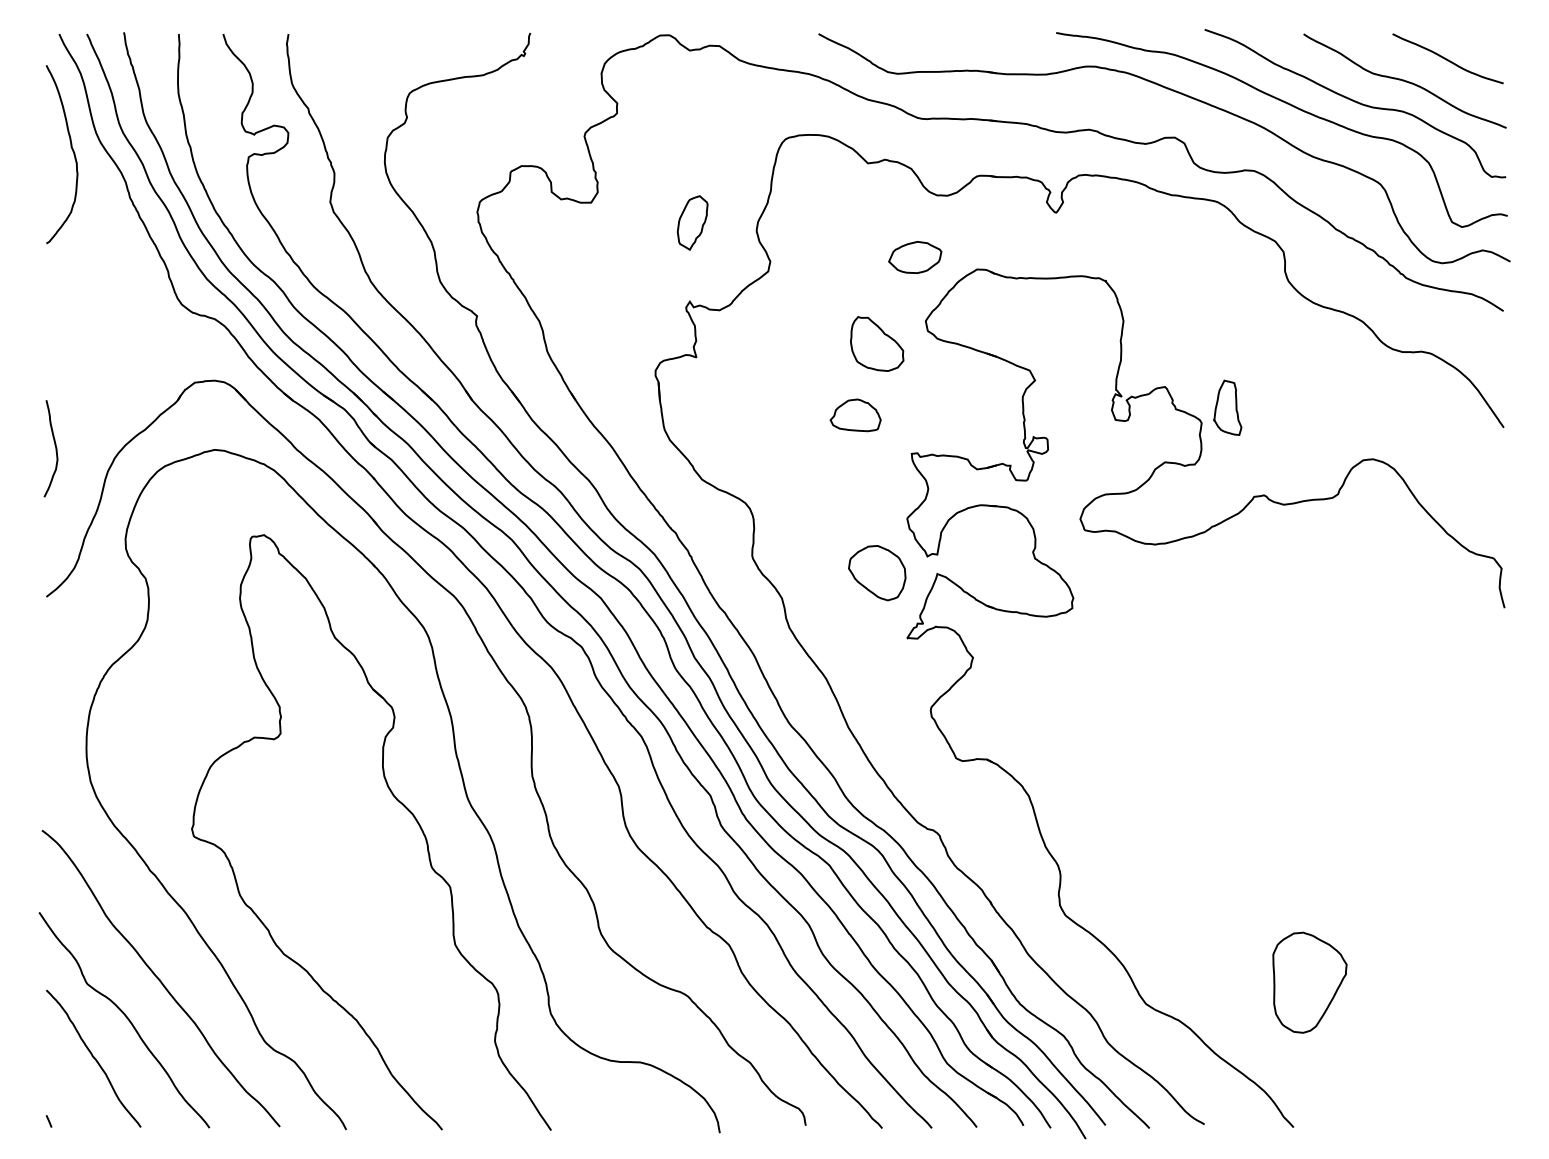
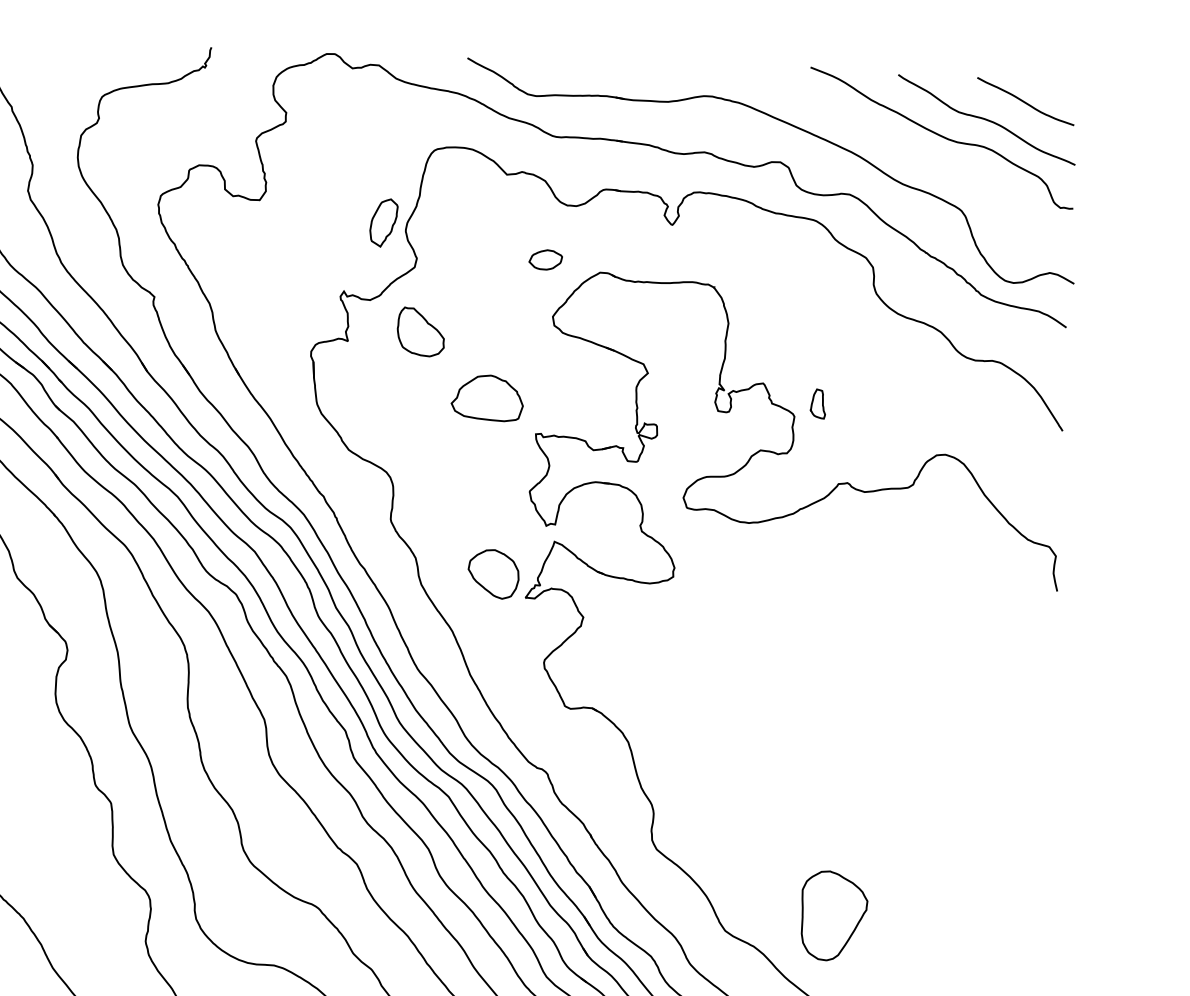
curve: (1293, 107) -> (886, 139), removed
part: (692, 222) -> (383, 222), moved
part: (915, 257) -> (545, 259), size x0.7
part: (877, 343) -> (421, 331), moved
part: (1227, 407) -> (817, 403), size x0.6
part: (855, 415) -> (487, 398), size x1.6
part: (877, 573) -> (493, 574), moved
part: (1309, 982) -> (833, 915), moved

